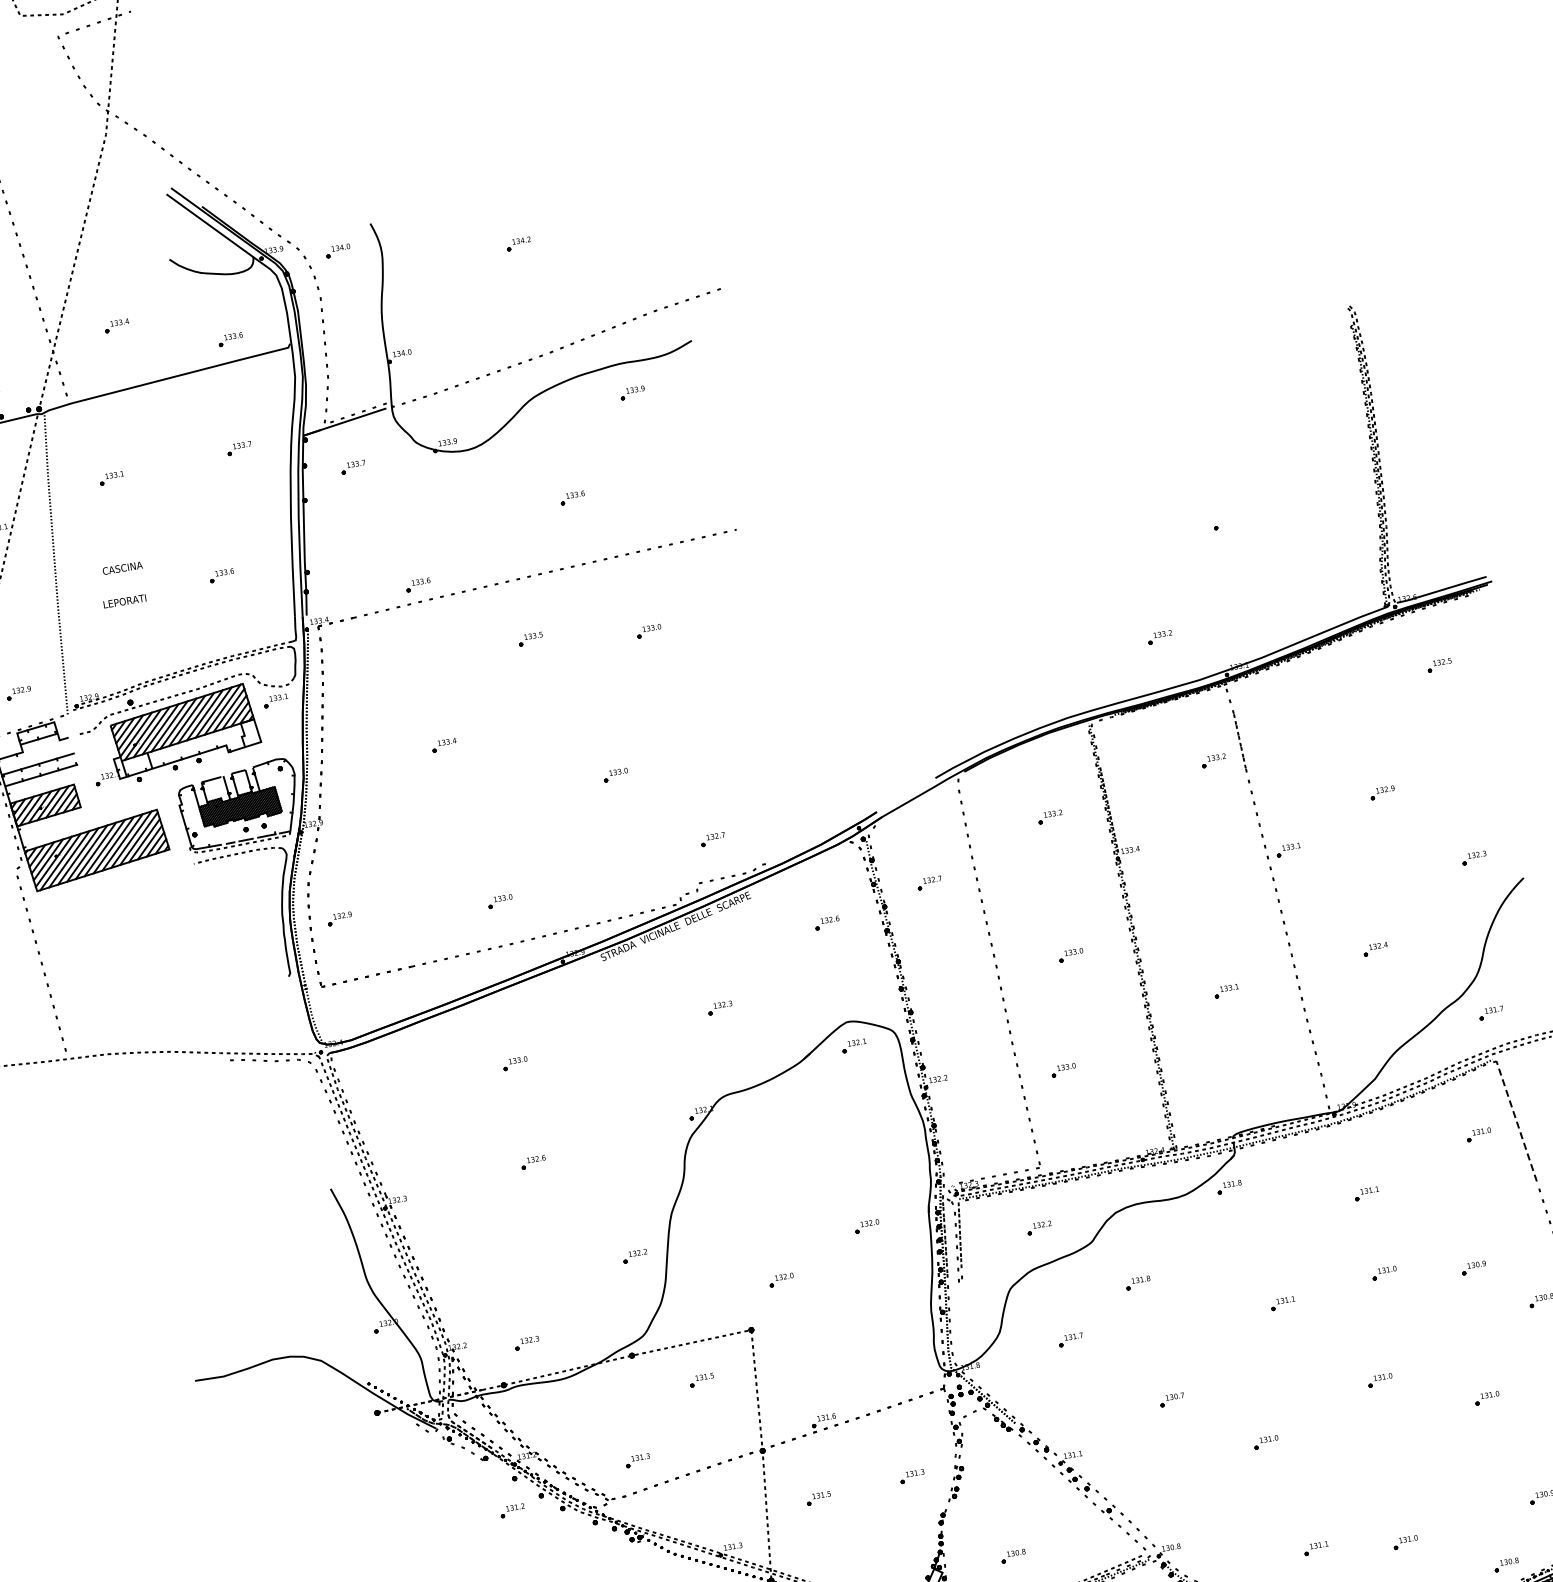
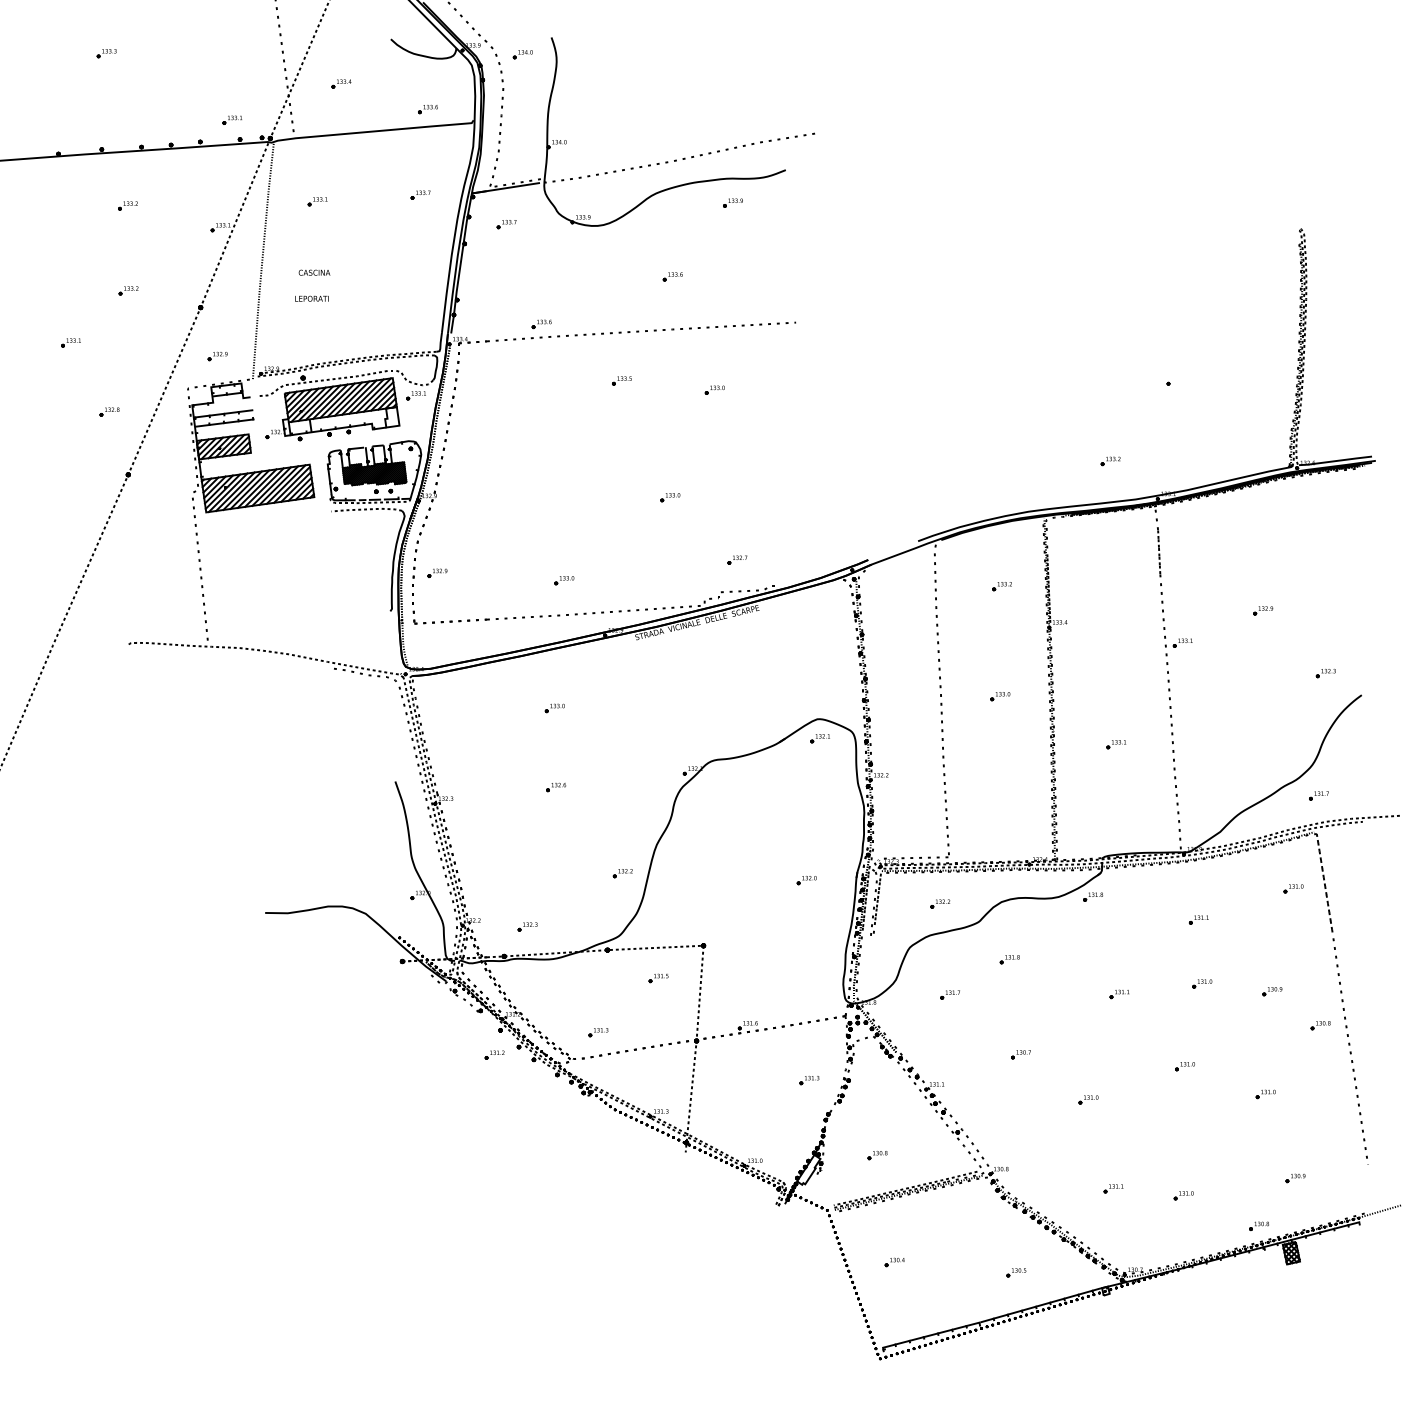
part: (518, 244) -> (663, 72), removed
part: (221, 575) -> (390, 291), removed
part: (1438, 665) -> (1323, 519), removed
part: (443, 744) -> (540, 451), removed
part: (1213, 760) -> (1136, 563), removed
part: (928, 882) -> (899, 621), removed
part: (827, 922) -> (815, 639), removed
part: (1375, 949) -> (1237, 731), removed
part: (719, 1007) -> (720, 691), removed
part: (1063, 1070) -> (979, 784), removed
part: (781, 1279) -> (733, 910), removed
part: (818, 1498) -> (733, 1085), removed

